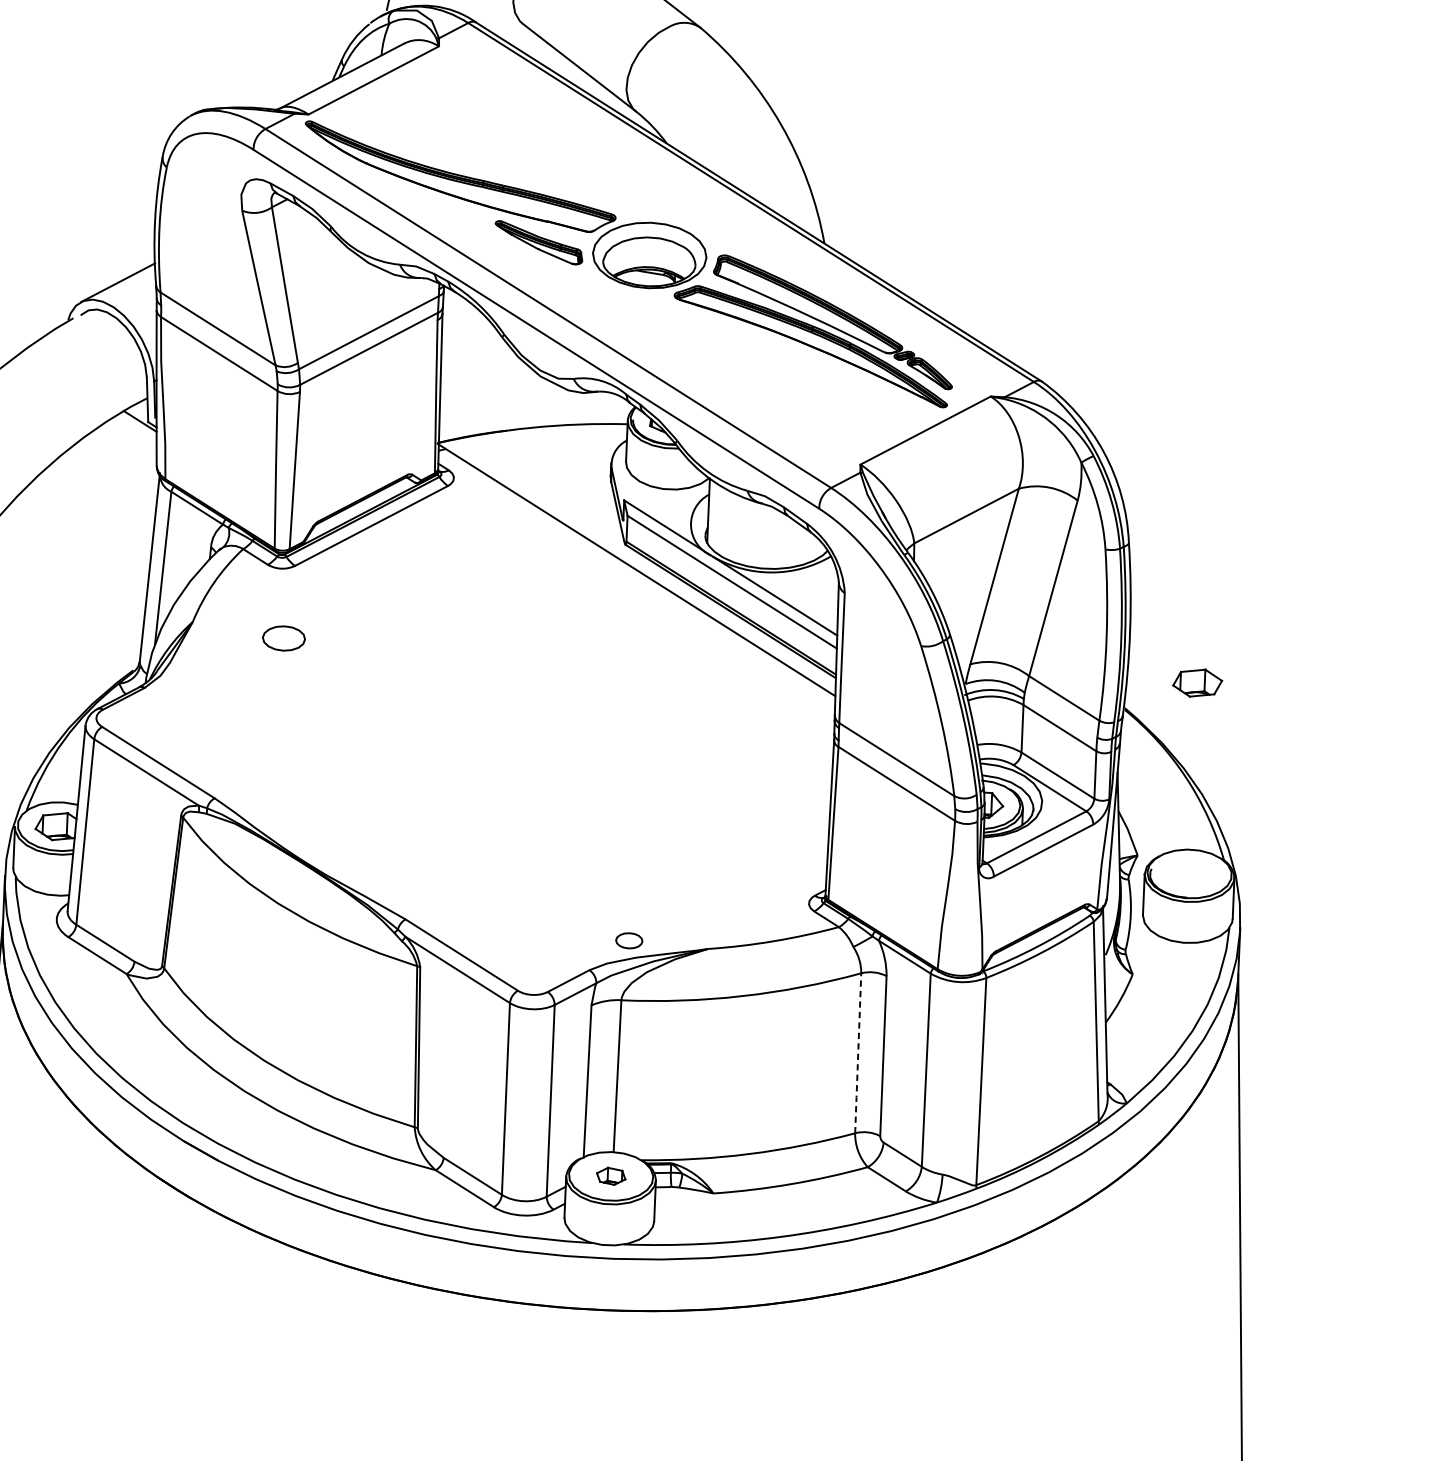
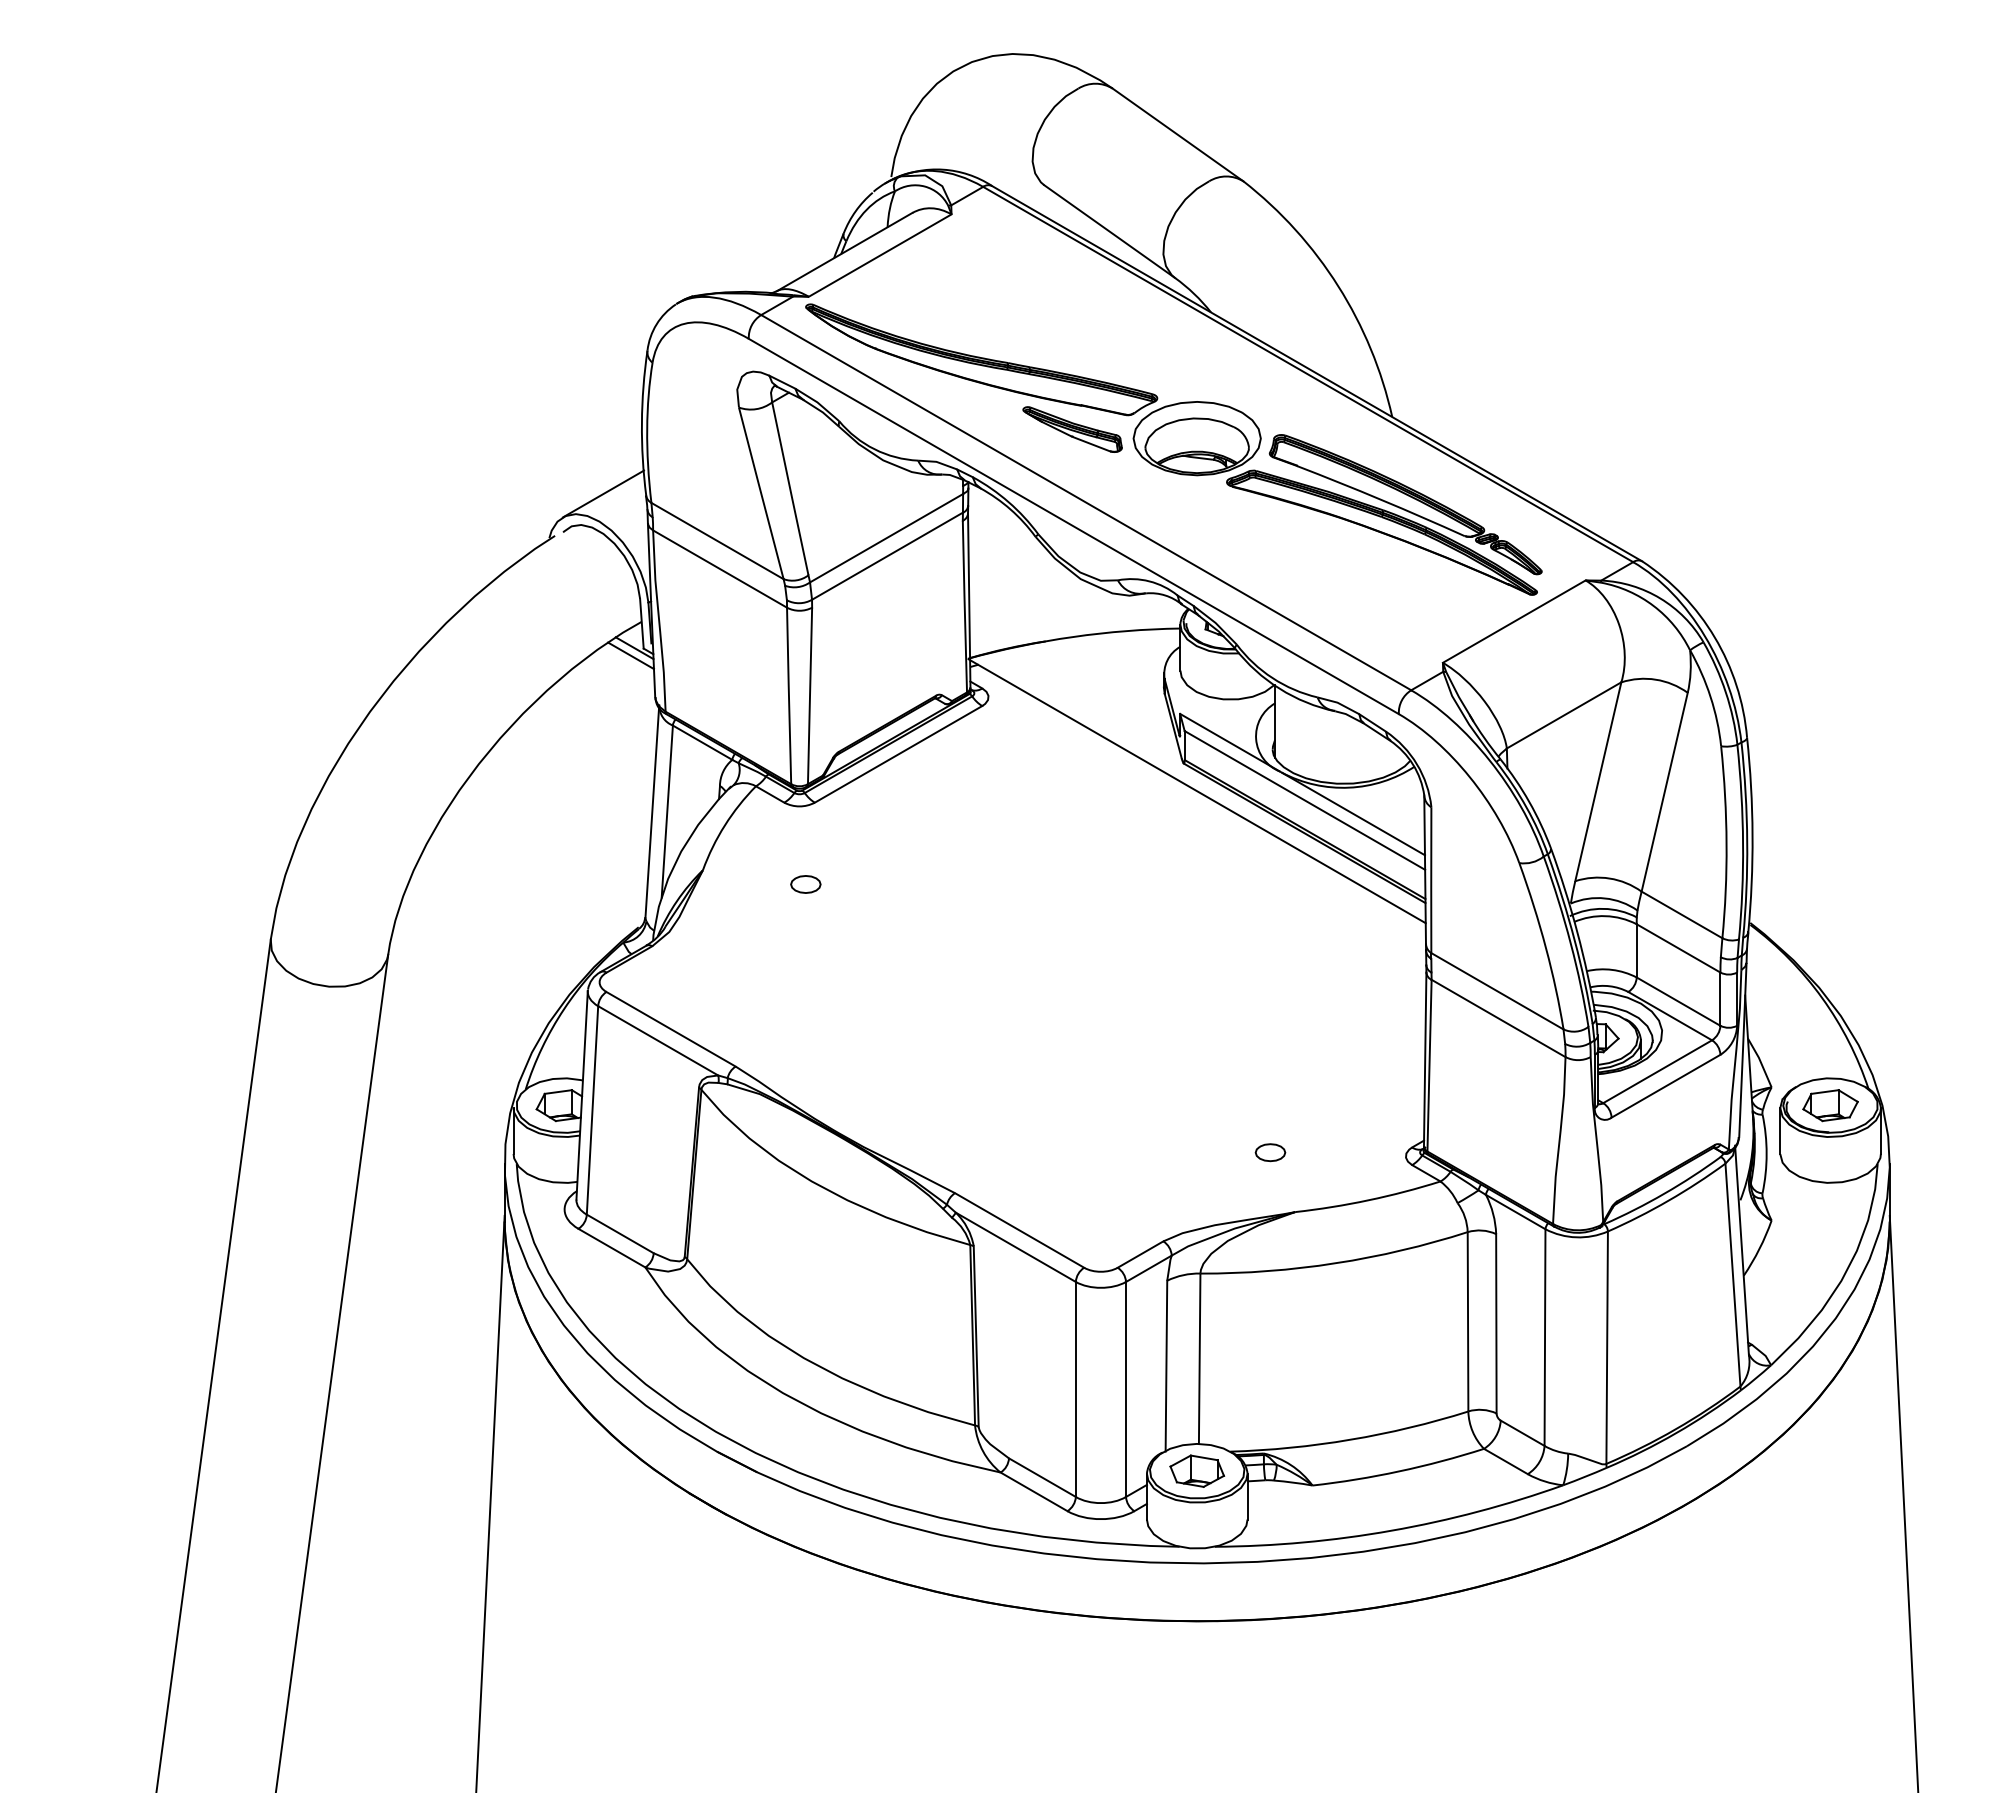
line: (136, 427) -> (630, 655), added
part: (283, 638) -> (805, 884), size x0.62
part: (1197, 683) -> (1830, 1105), moved
part: (629, 940) -> (1270, 1152), moved
line: (858, 1053) -> (1468, 1322), dashed -> solid
part: (611, 1175) -> (1197, 1470), size x1.67

